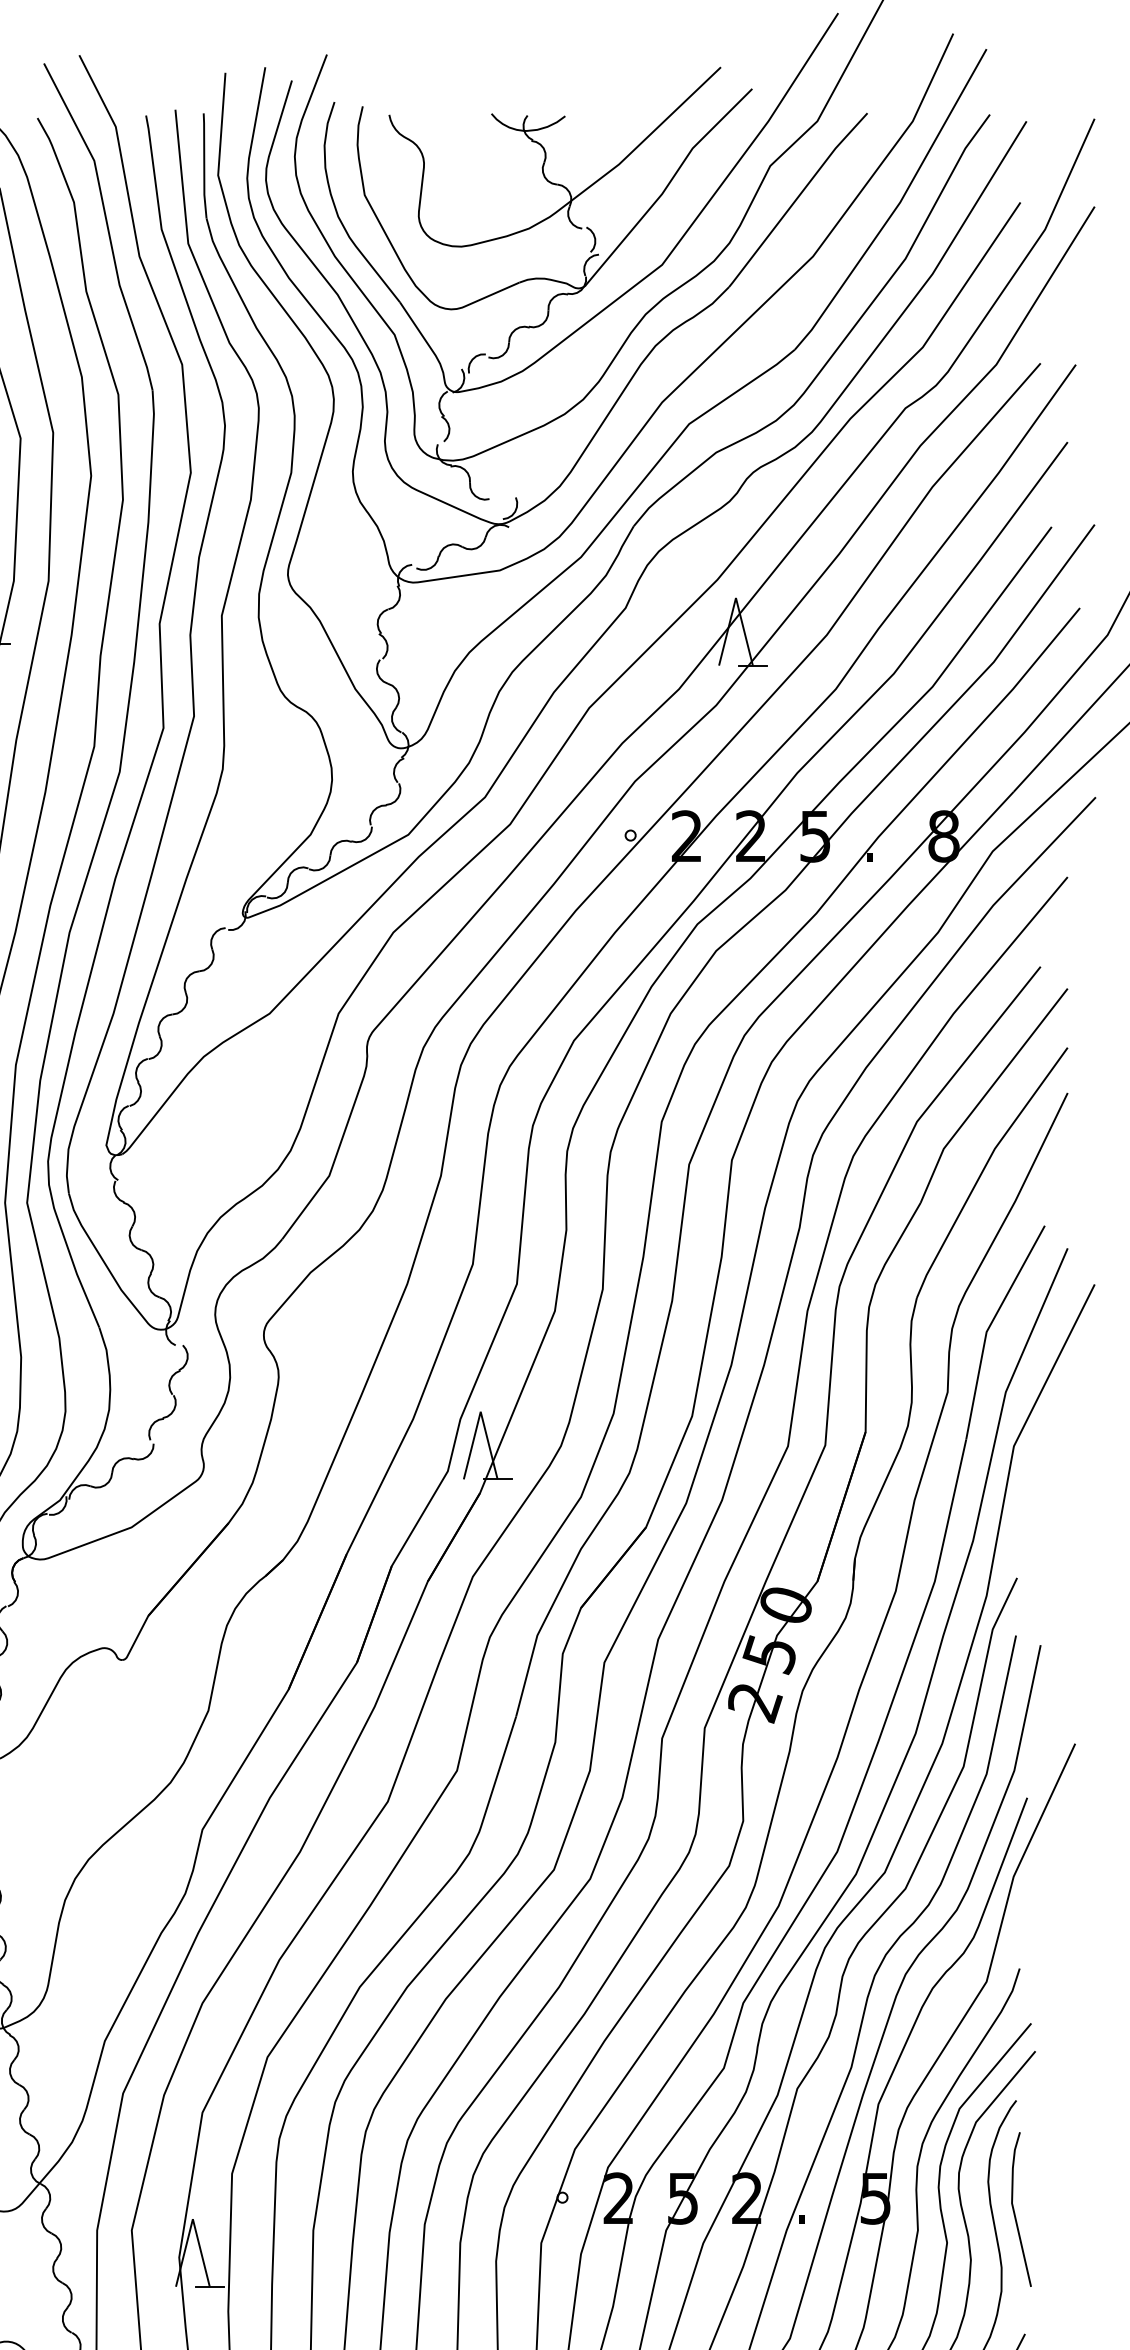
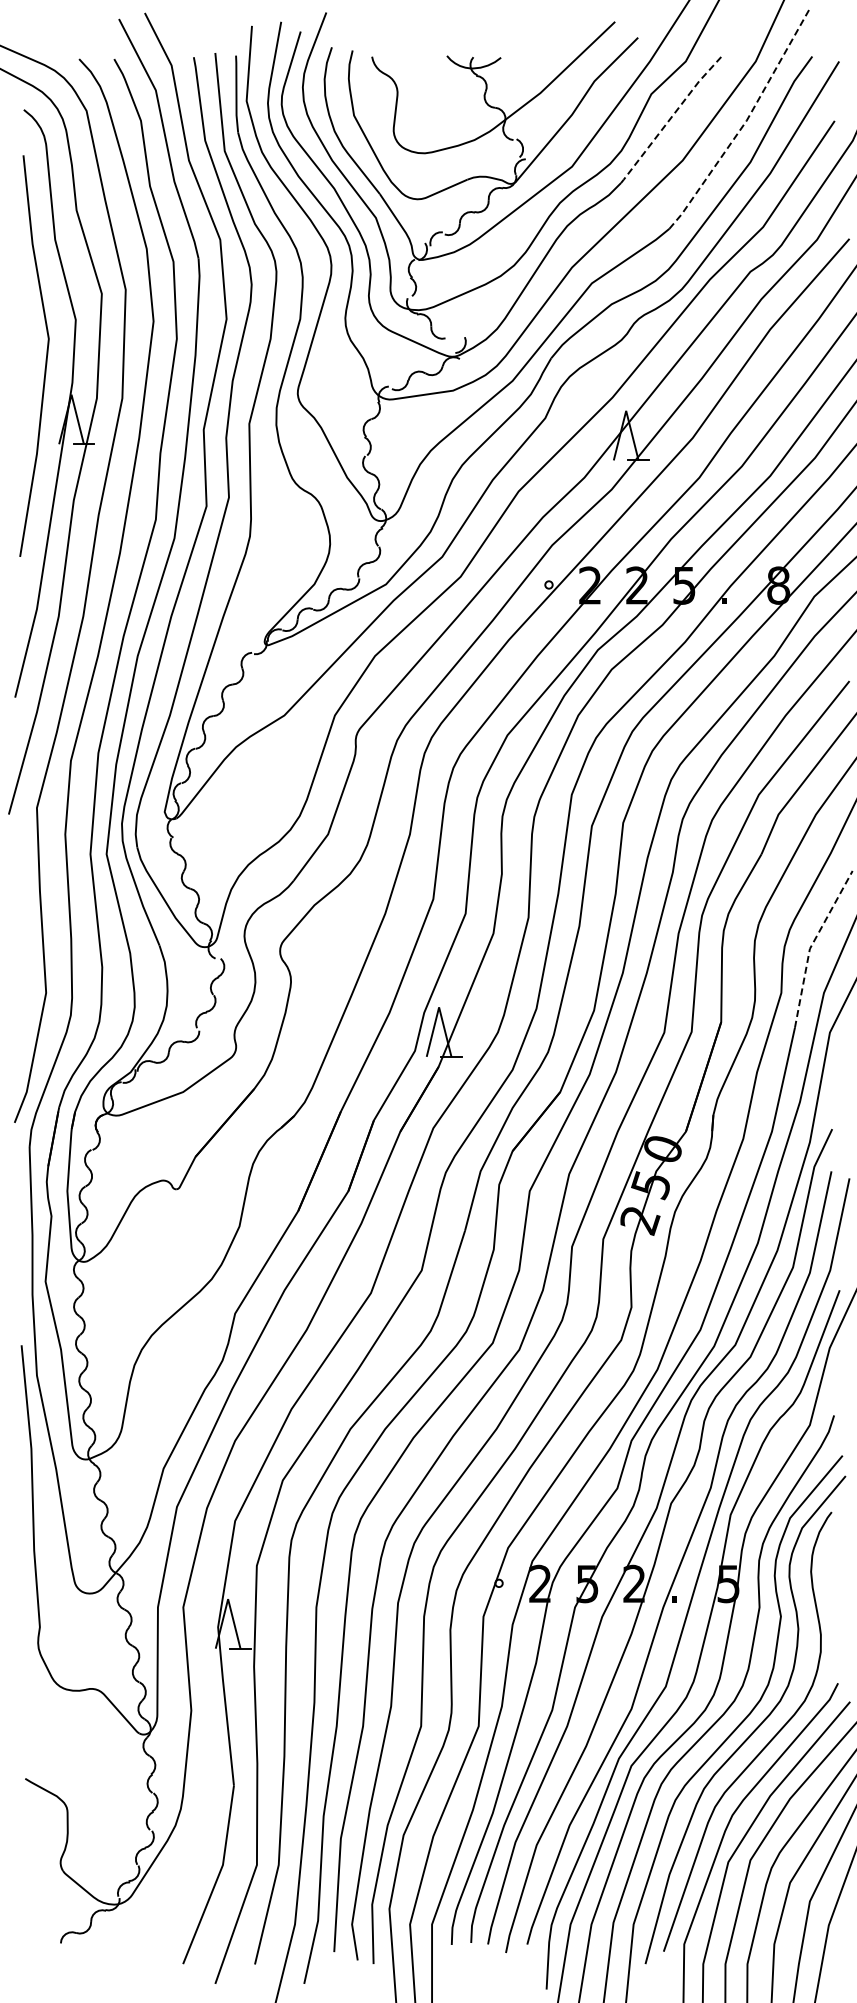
line: (796, 199) -> (670, 118), solid -> dashed
line: (898, 204) -> (745, 122), solid -> dashed
line: (988, 1327) -> (811, 945), solid -> dashed
line: (1014, 2208) -> (830, 1591), removed

